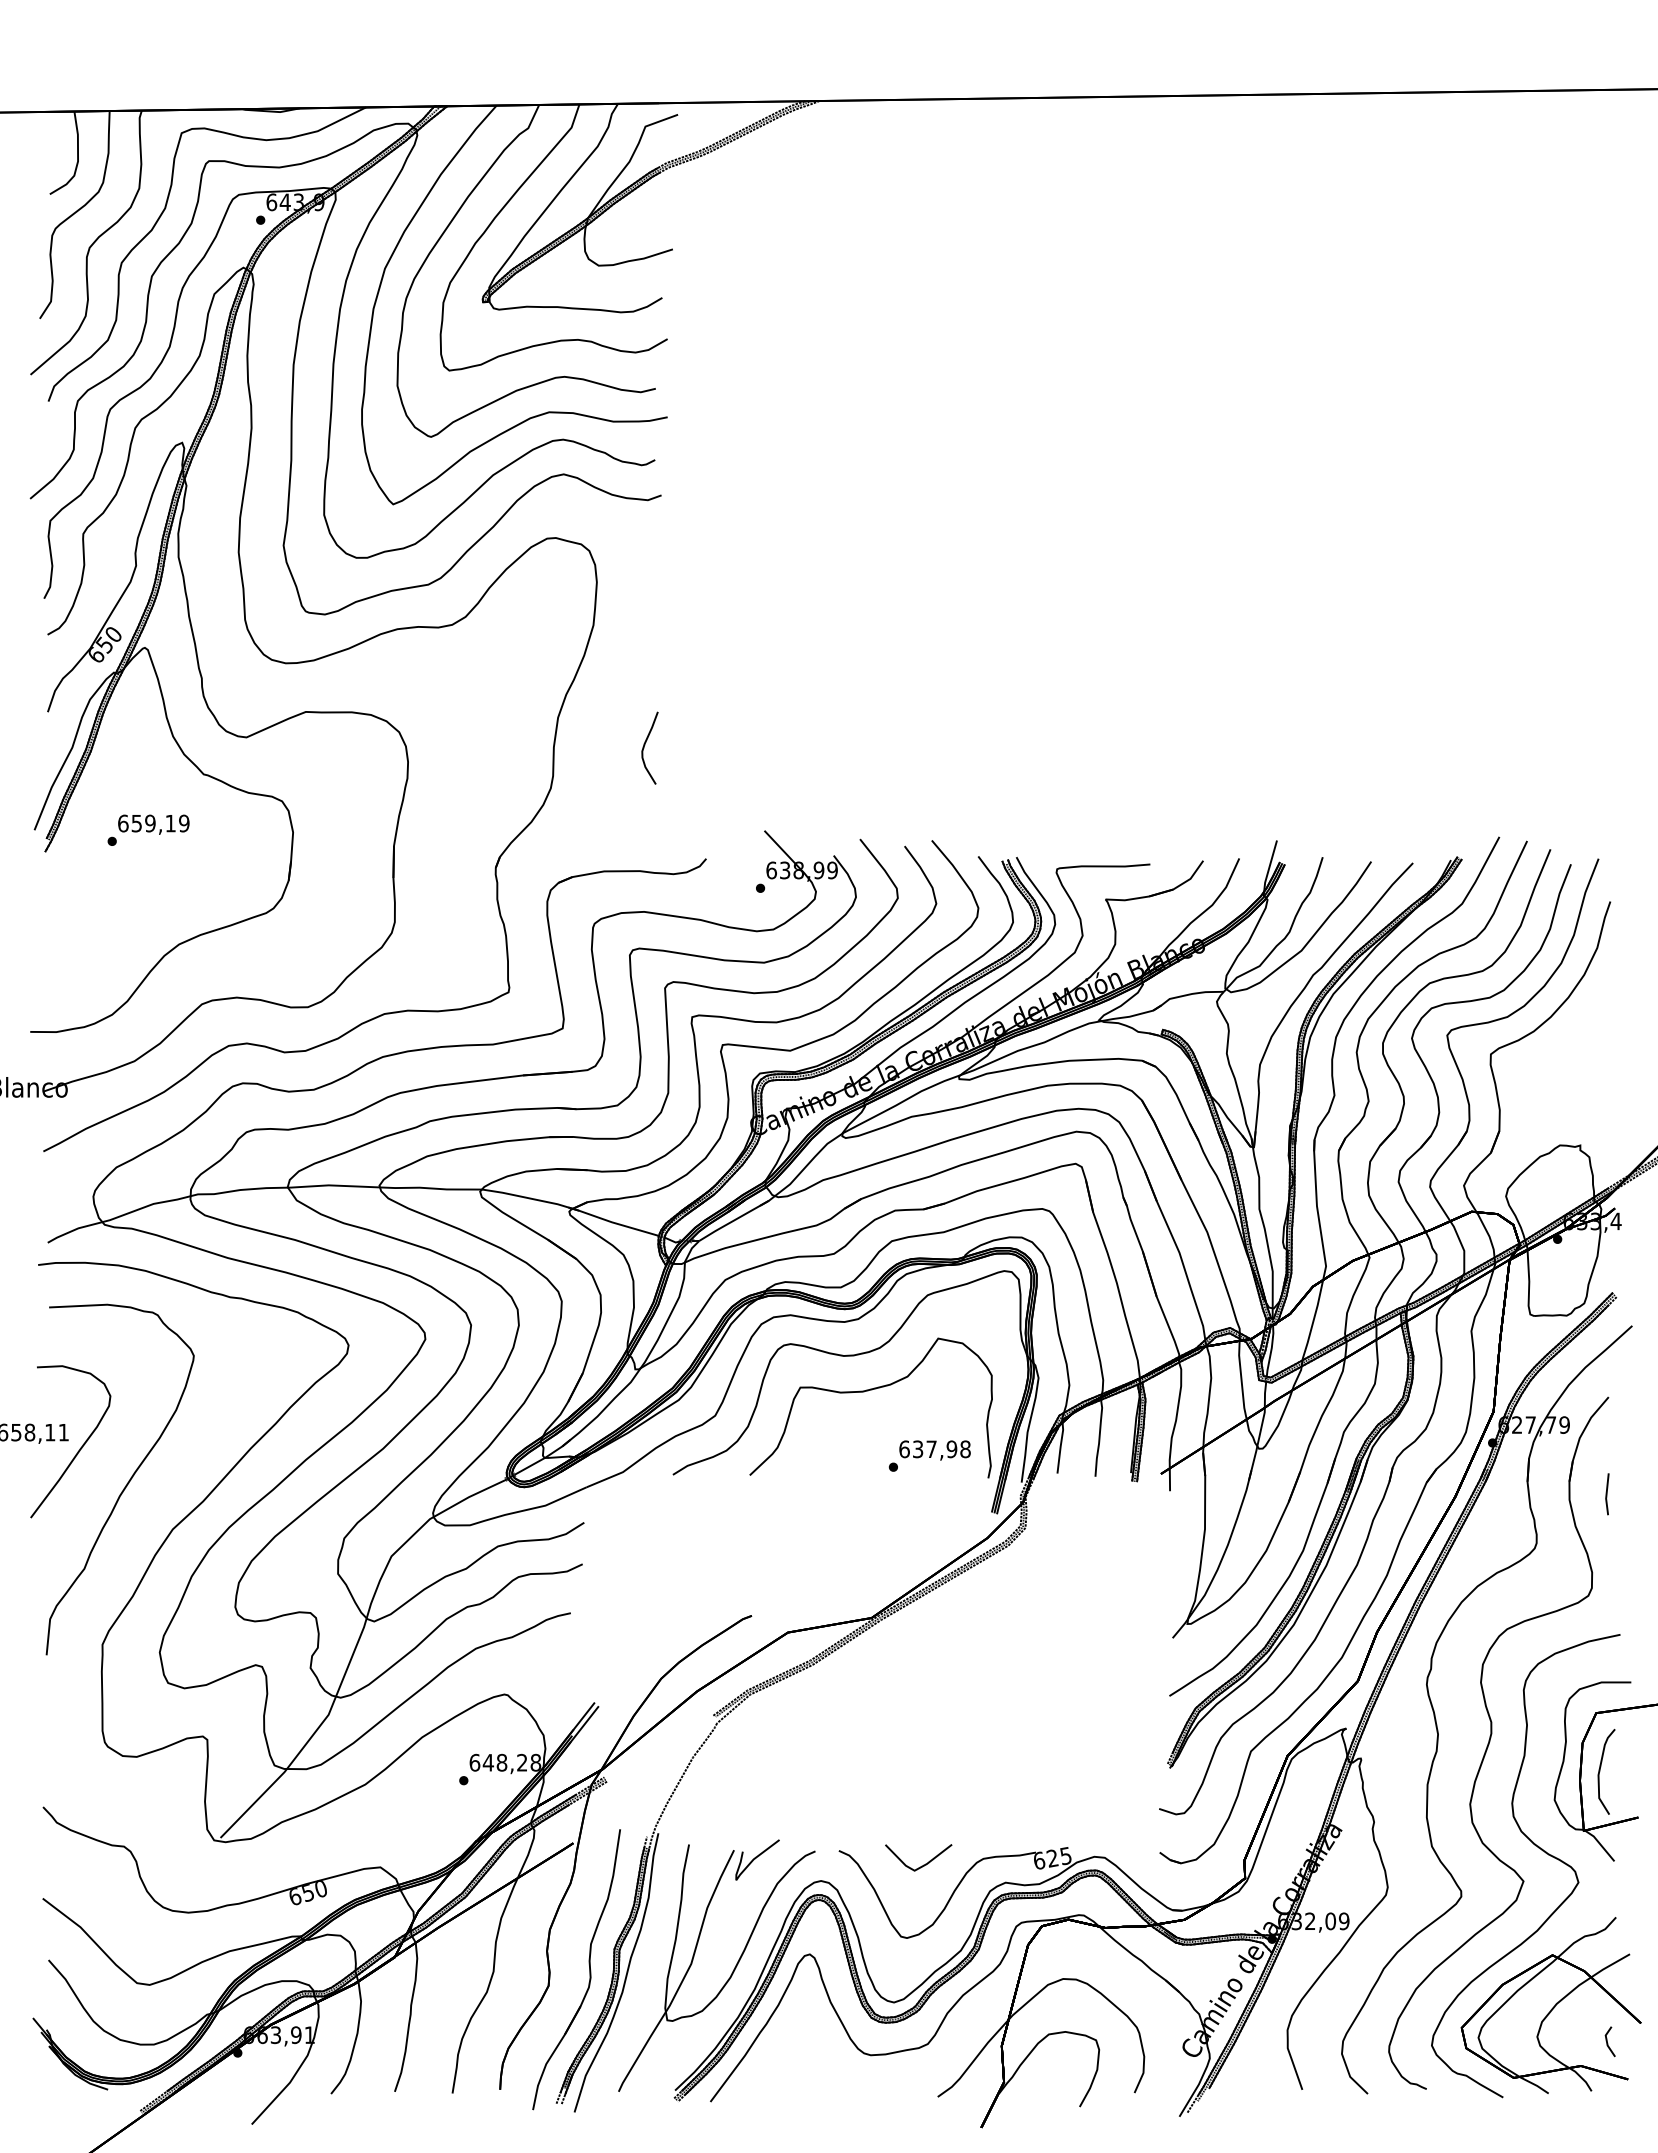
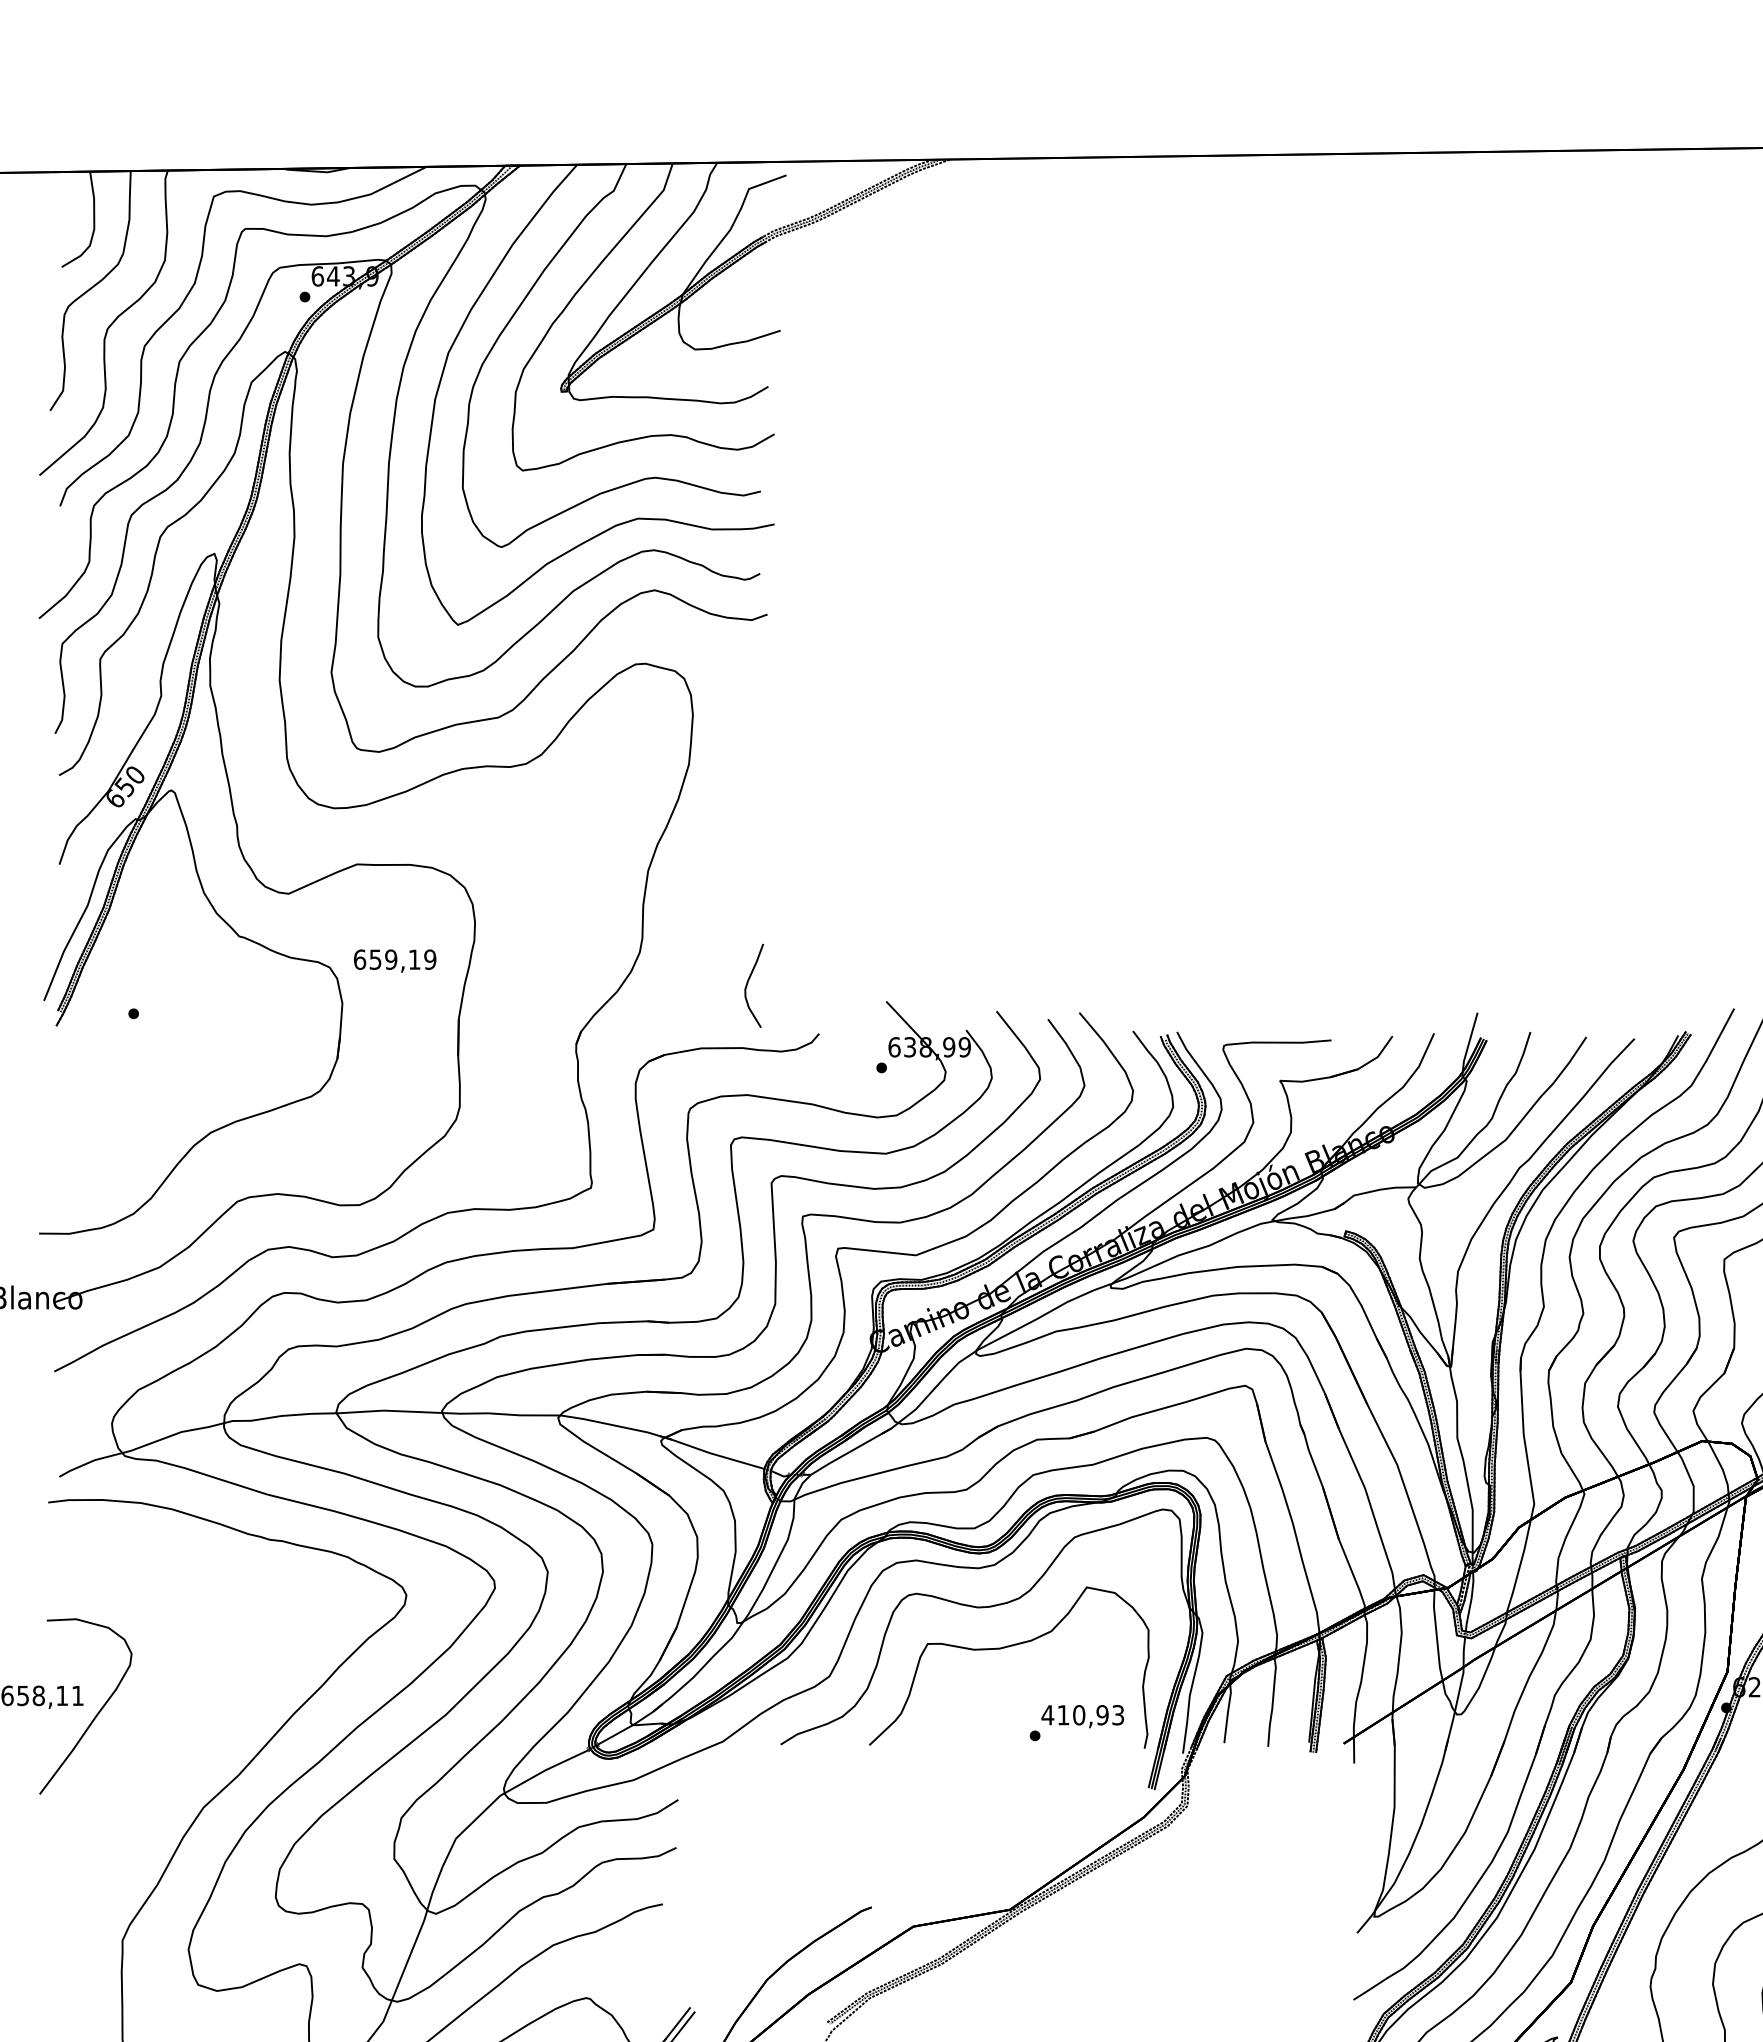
curve: (645, 745) -> (748, 982), moved
text: (153, 824) -> (394, 960), moved
text: (934, 1449) -> (1082, 1715), 637,98 -> 410,93
curve: (126, 1483) -> (150, 1754), removed

